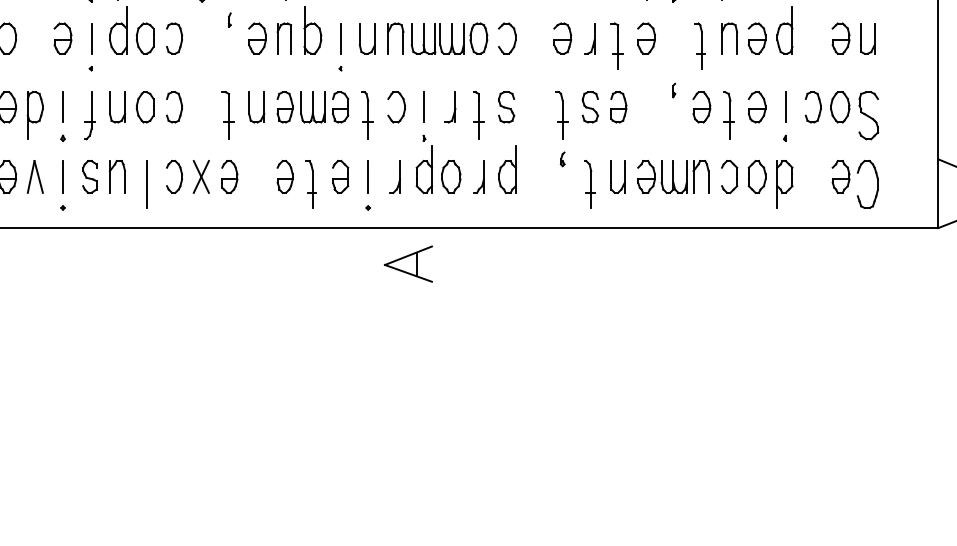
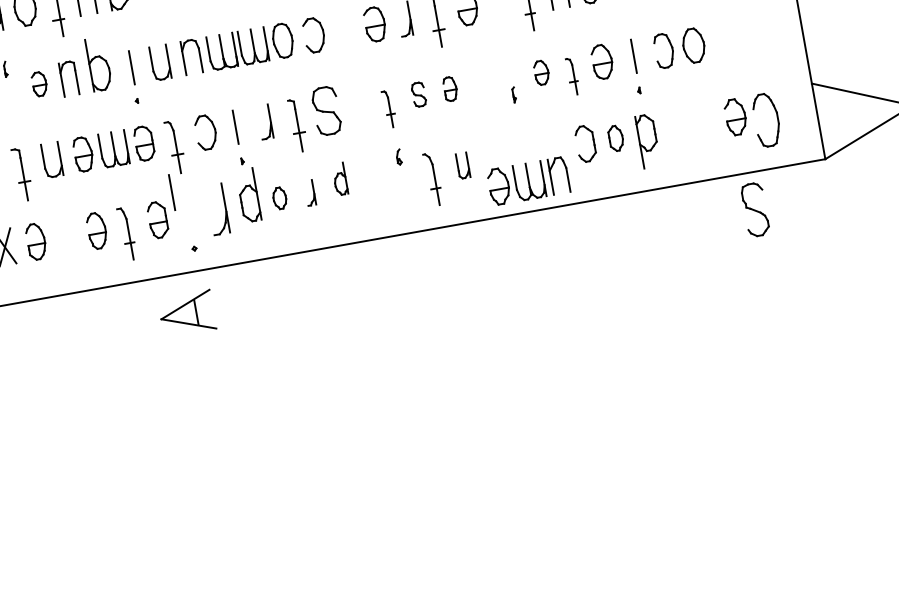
part: (257, 38) -> (39, 84), size x0.7
part: (674, 90) -> (514, 94), moved
part: (506, 107) -> (326, 111), size x1.4
part: (589, 107) -> (418, 94), size x0.7
part: (618, 107) -> (450, 89), size x0.7
part: (701, 107) -> (541, 72), size x0.7
part: (561, 115) -> (388, 109), size x0.7
part: (728, 115) -> (572, 76), size x0.7
part: (868, 115) -> (755, 209), moved
part: (507, 169) -> (340, 179), size x0.6
line: (367, 176) -> (171, 192), moved
part: (394, 176) -> (217, 208), size x1.4
part: (451, 176) -> (279, 197), size x0.6
part: (478, 176) -> (309, 192), size x0.7
part: (617, 176) -> (462, 165), size x0.7
part: (673, 176) -> (528, 180), moved
part: (756, 176) -> (615, 138), size x0.7
part: (854, 184) -> (752, 122), moved
part: (408, 263) -> (187, 313), moved

